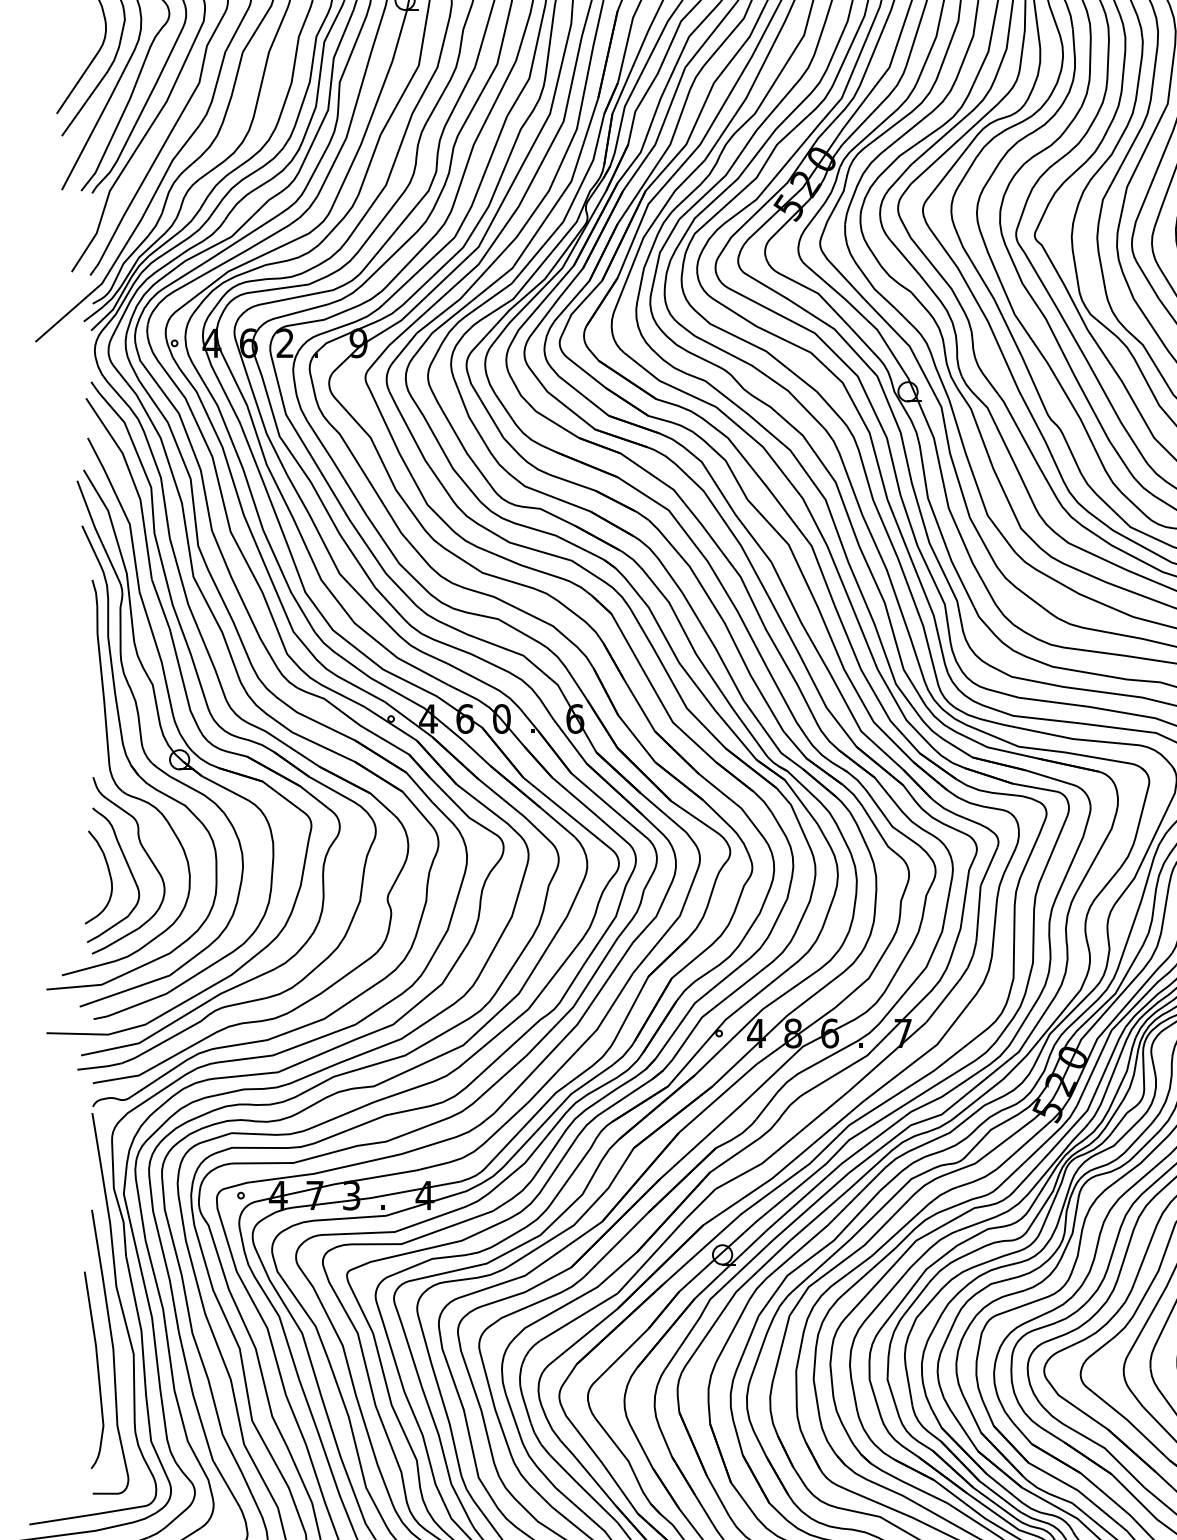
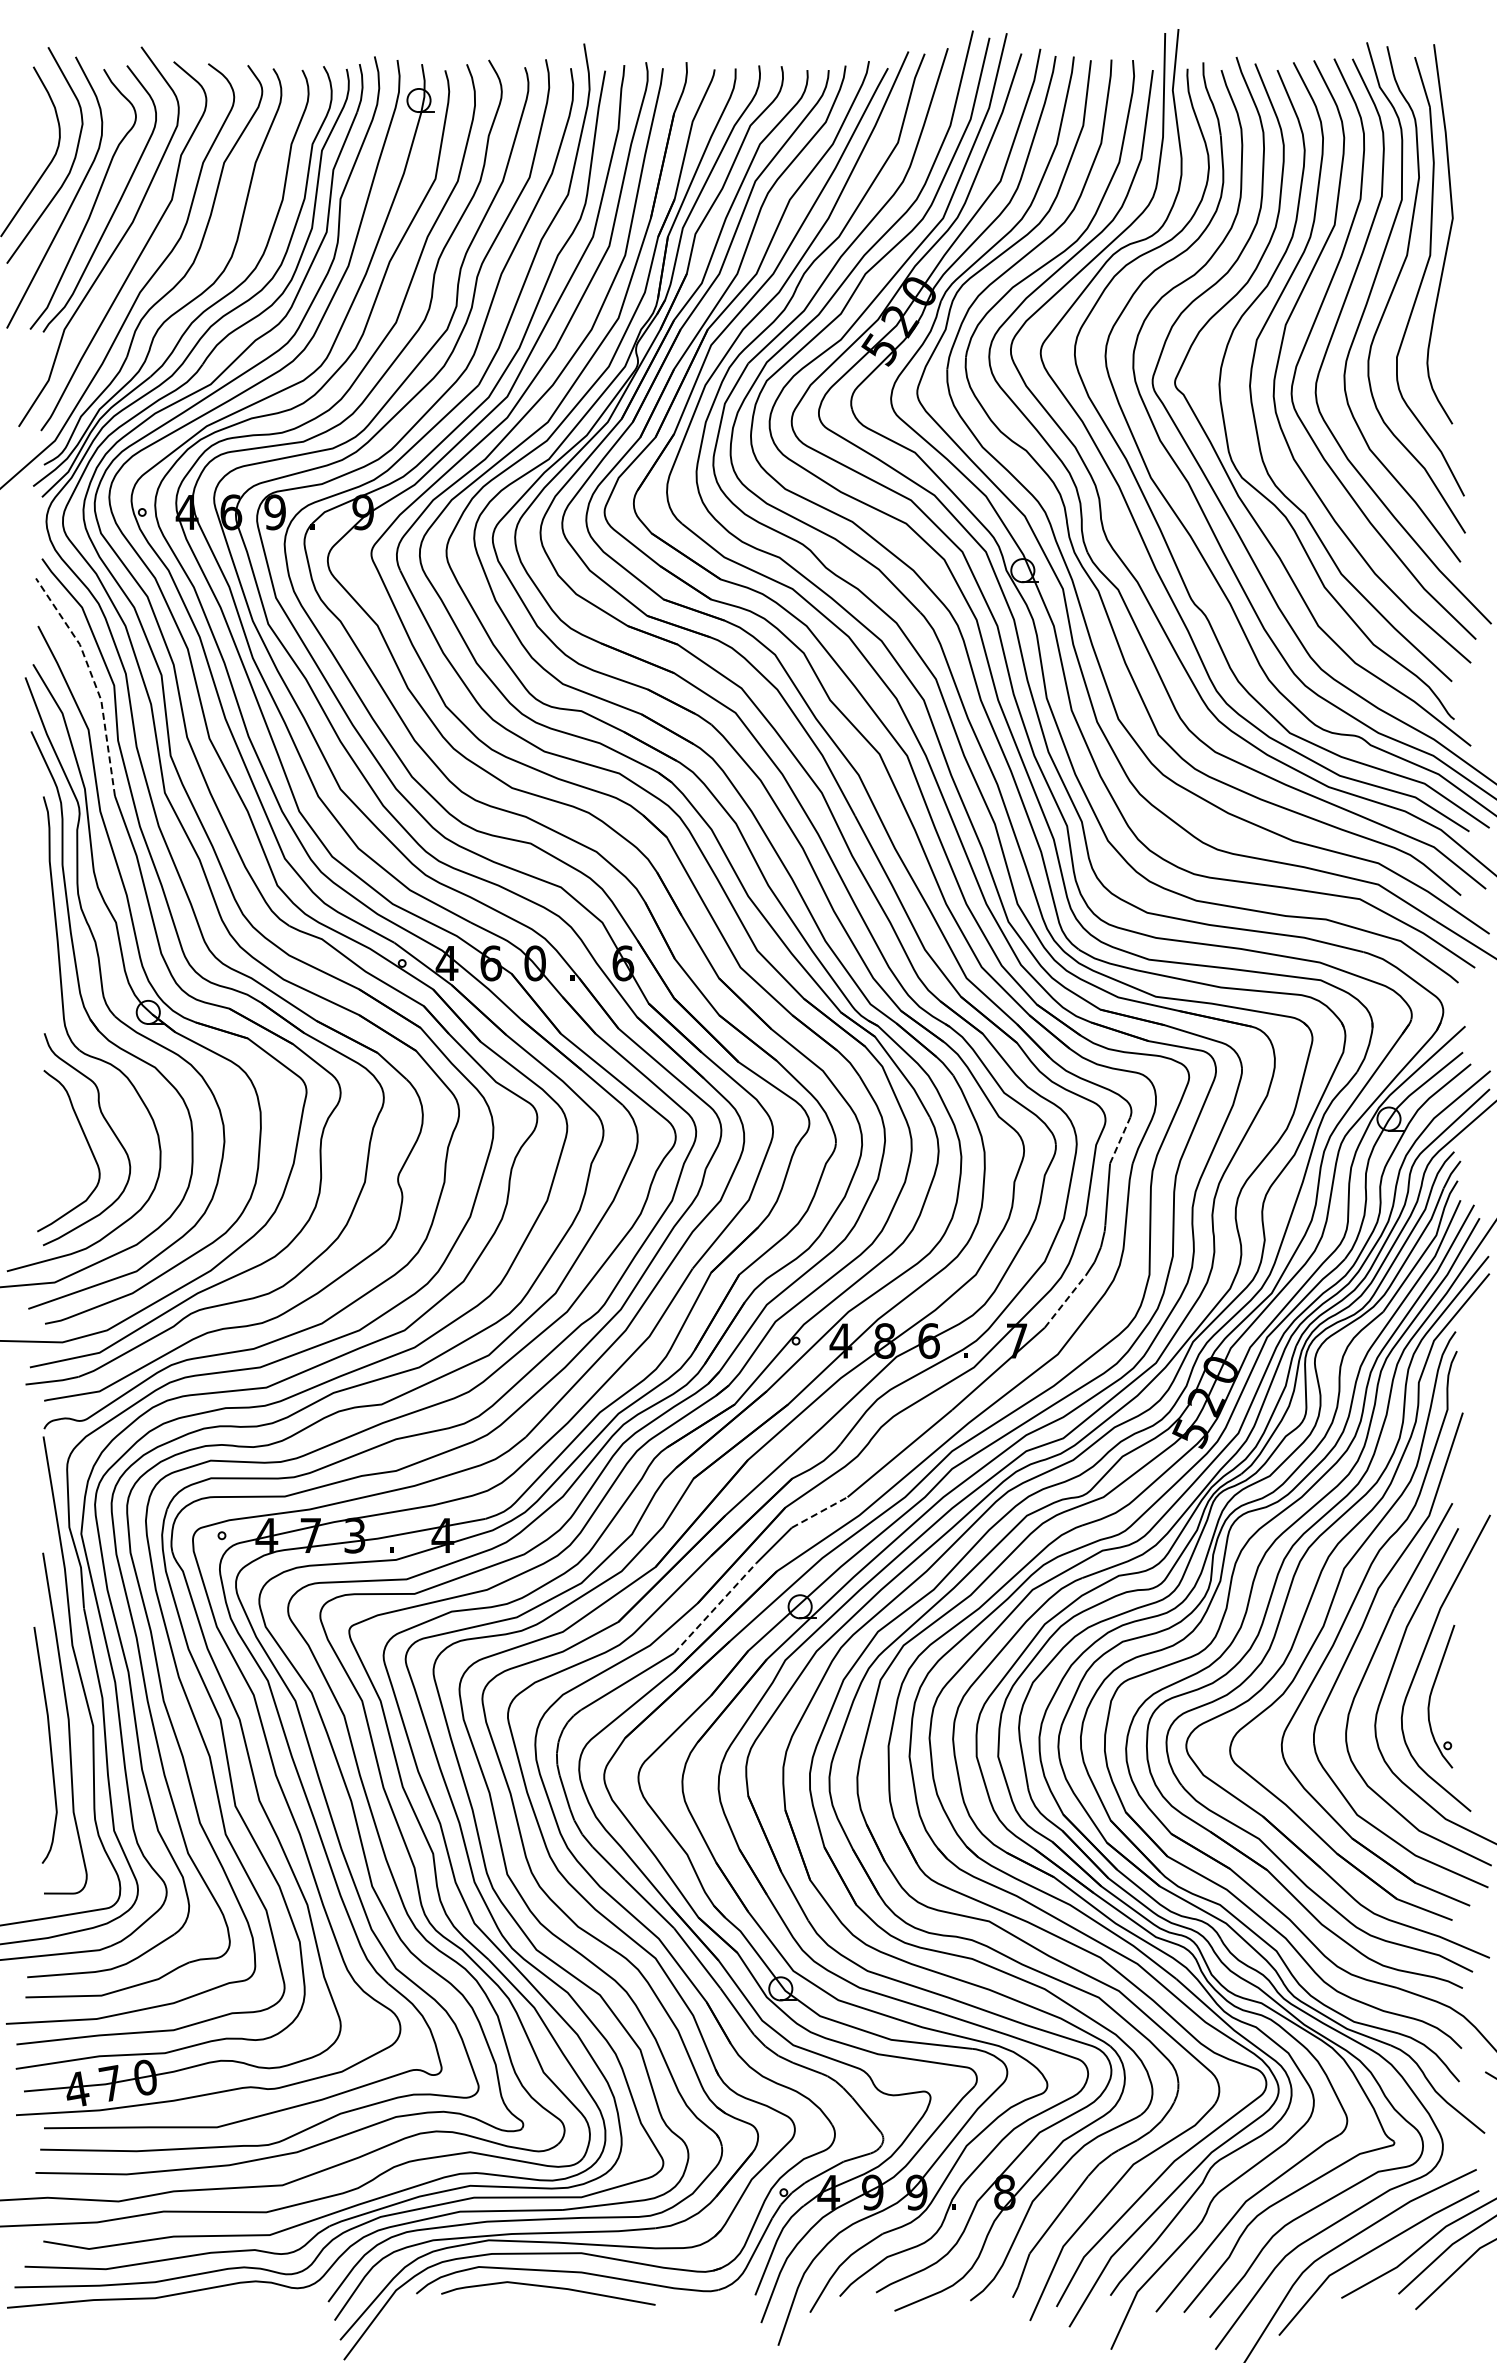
text: (284, 343) -> (274, 512), 2 -> 9
line: (133, 482) -> (93, 679), solid -> dashed
line: (989, 866) -> (1120, 1140), solid -> dashed
part: (109, 874) -> (63, 1150), removed
line: (943, 1000) -> (1065, 1301), solid -> dashed
line: (738, 1176) -> (819, 1512), solid -> dashed
line: (652, 1256) -> (715, 1608), solid -> dashed

